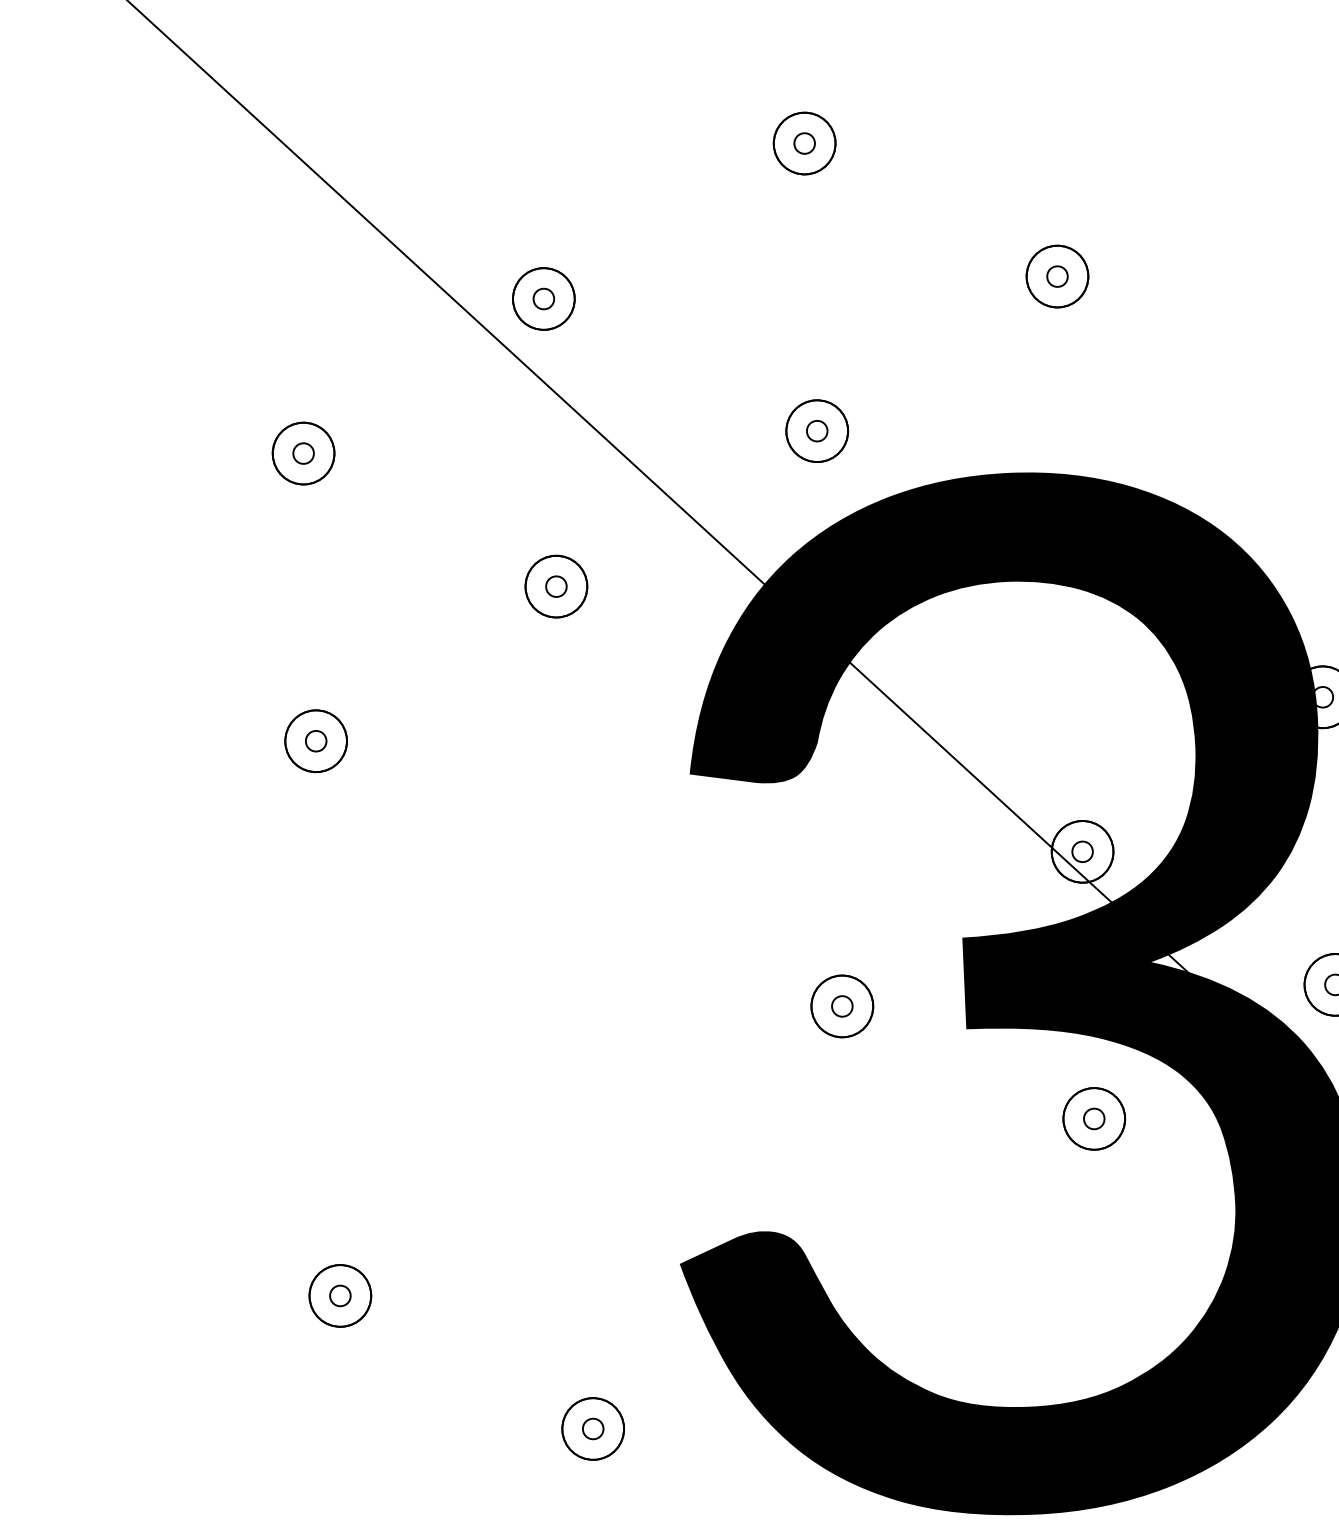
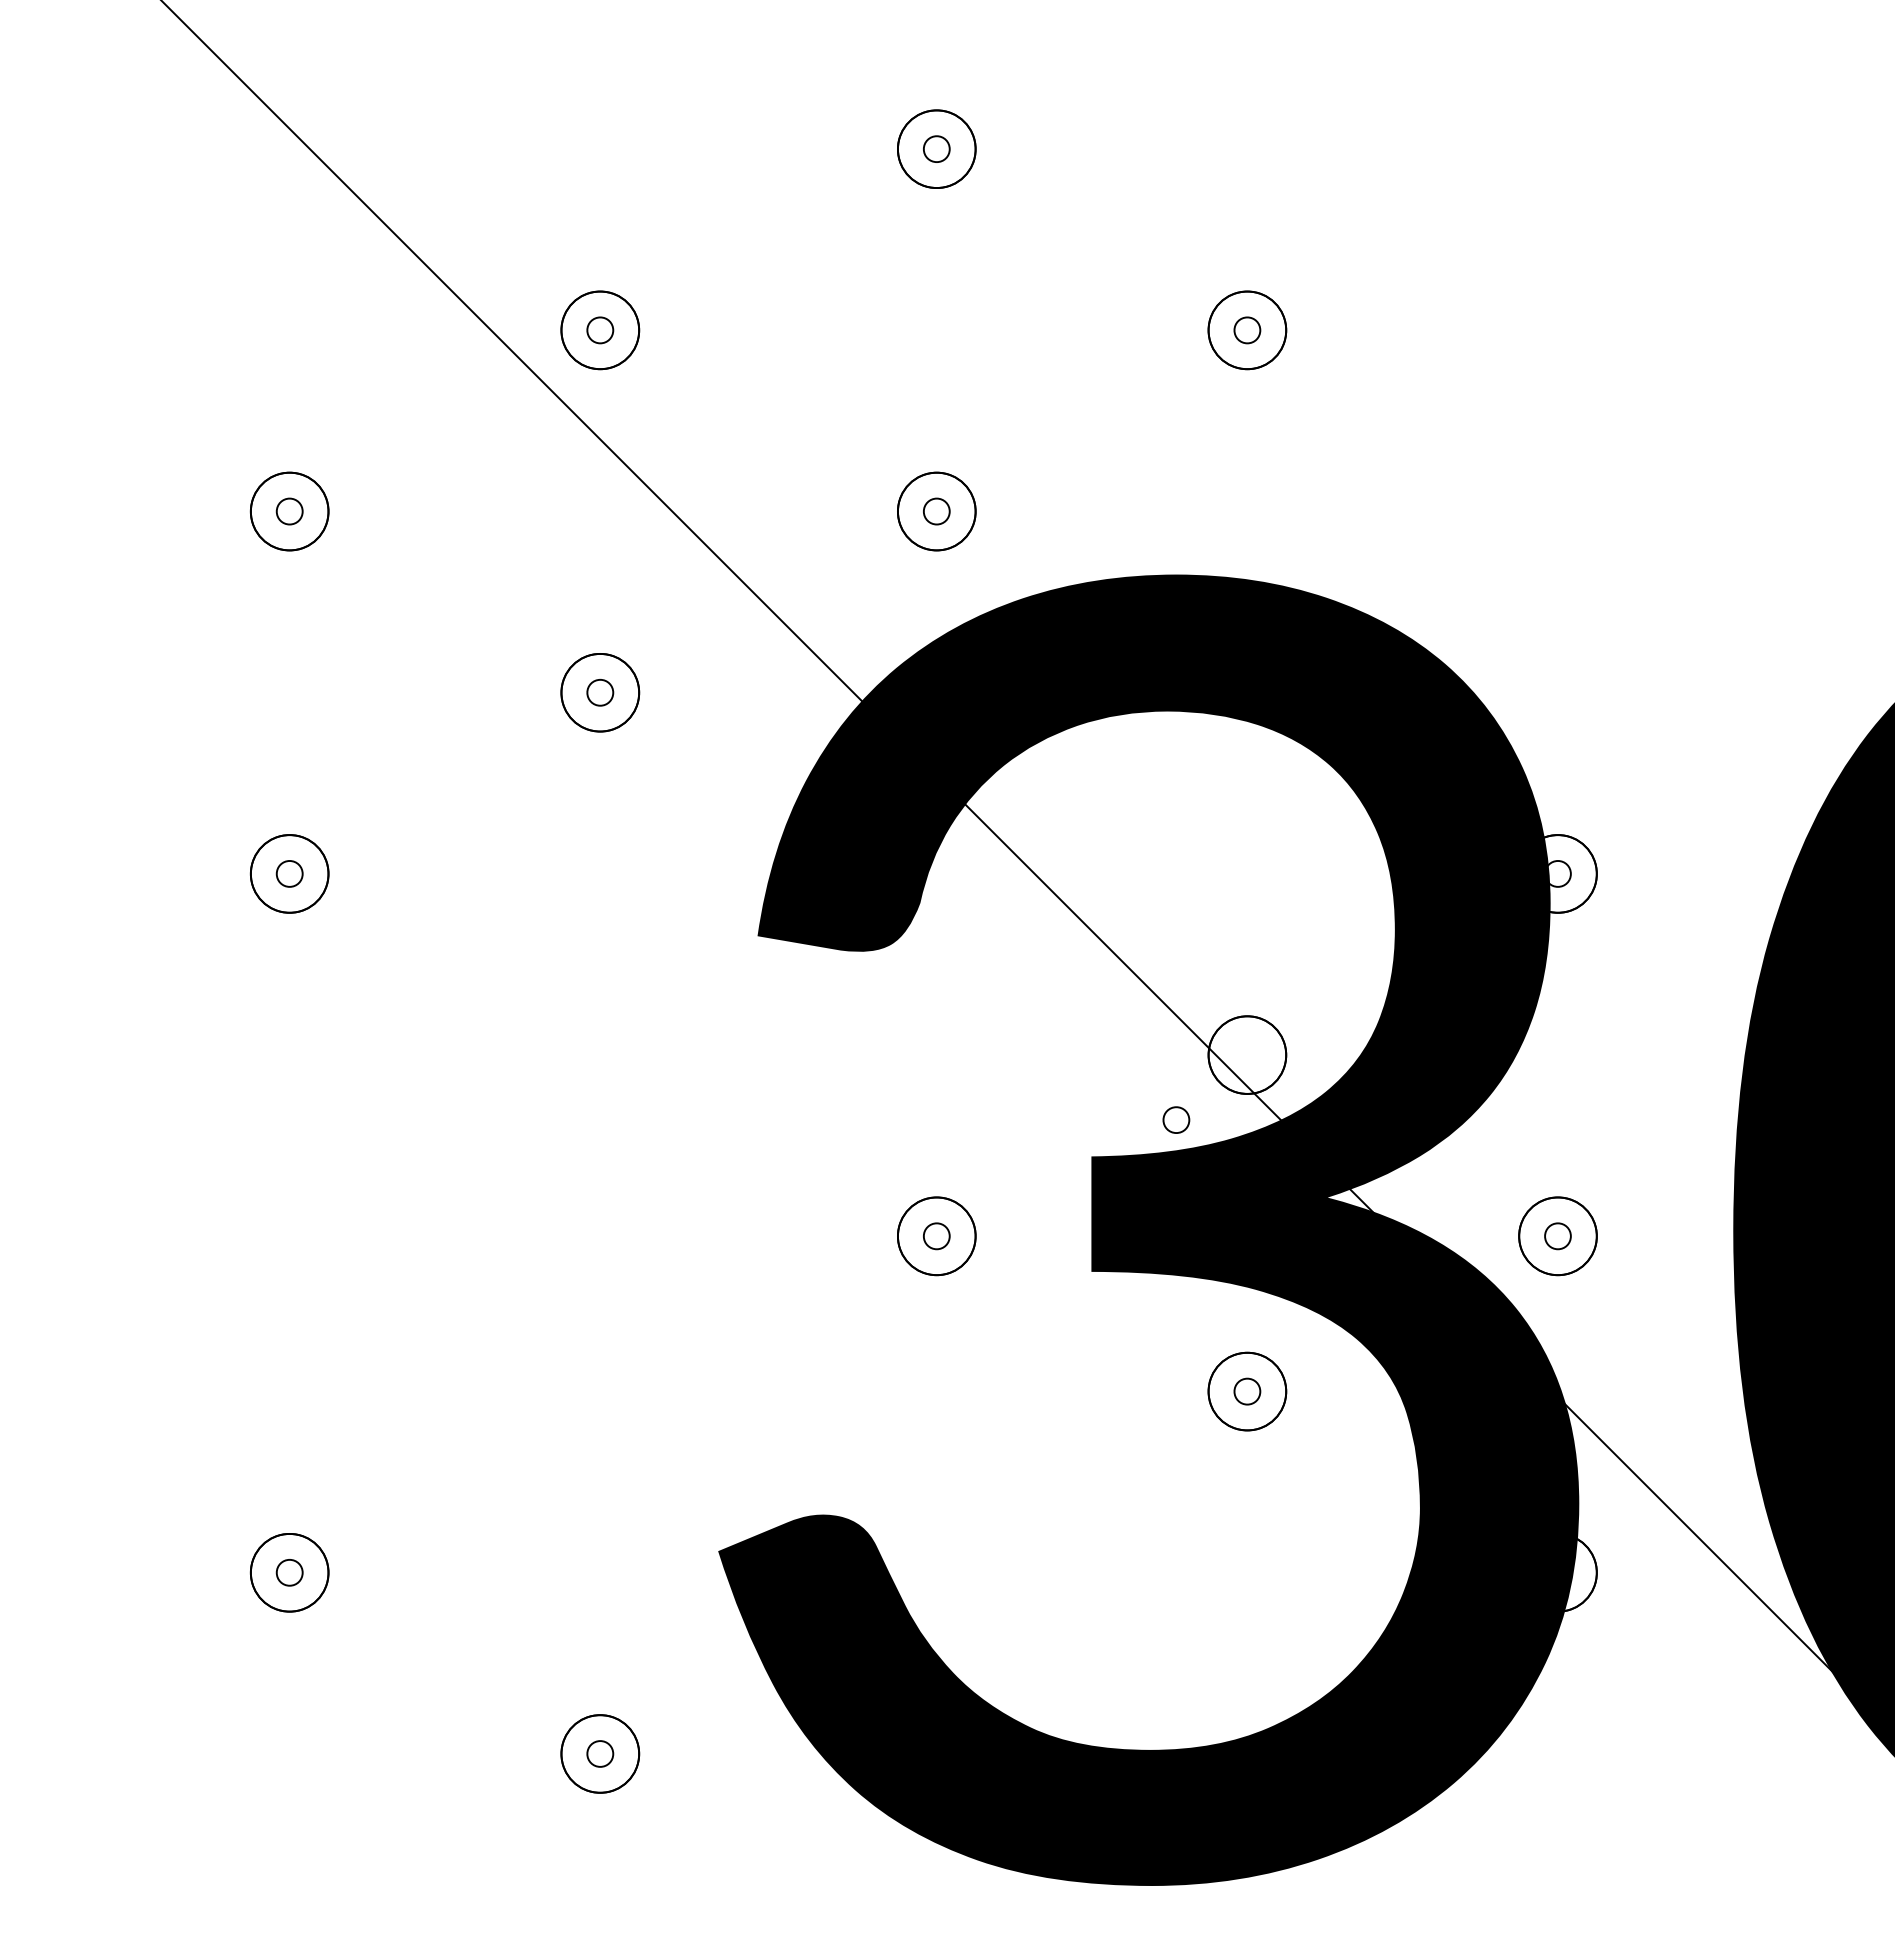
part: (1082, 851) -> (1176, 1119), moved

